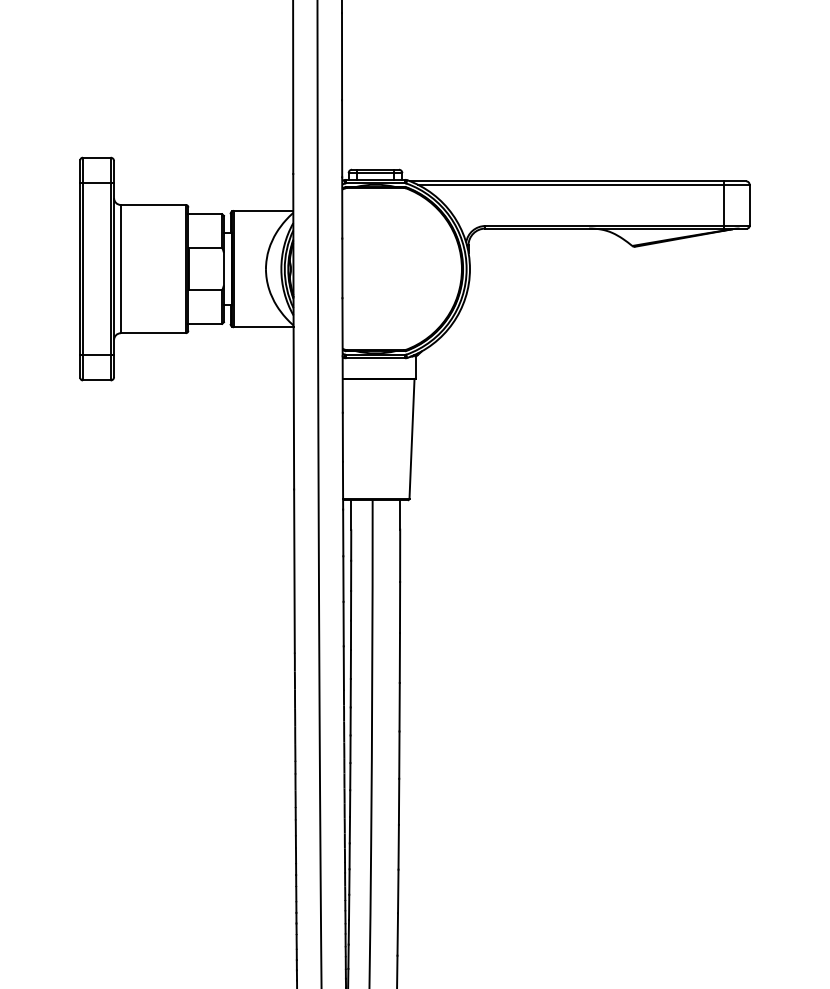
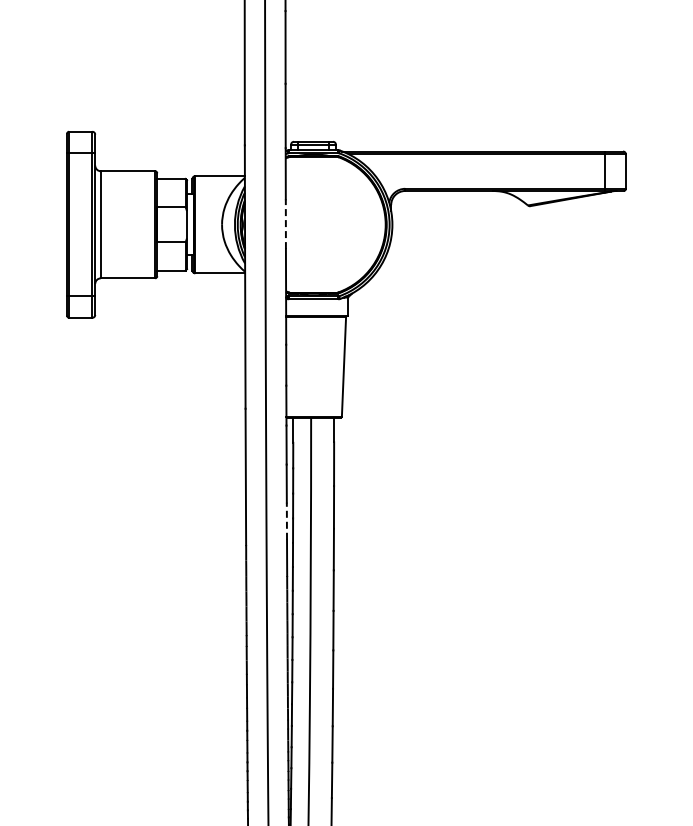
line: (341, 268) -> (285, 224), solid -> dashed
line: (343, 624) -> (286, 521), solid -> dashed

